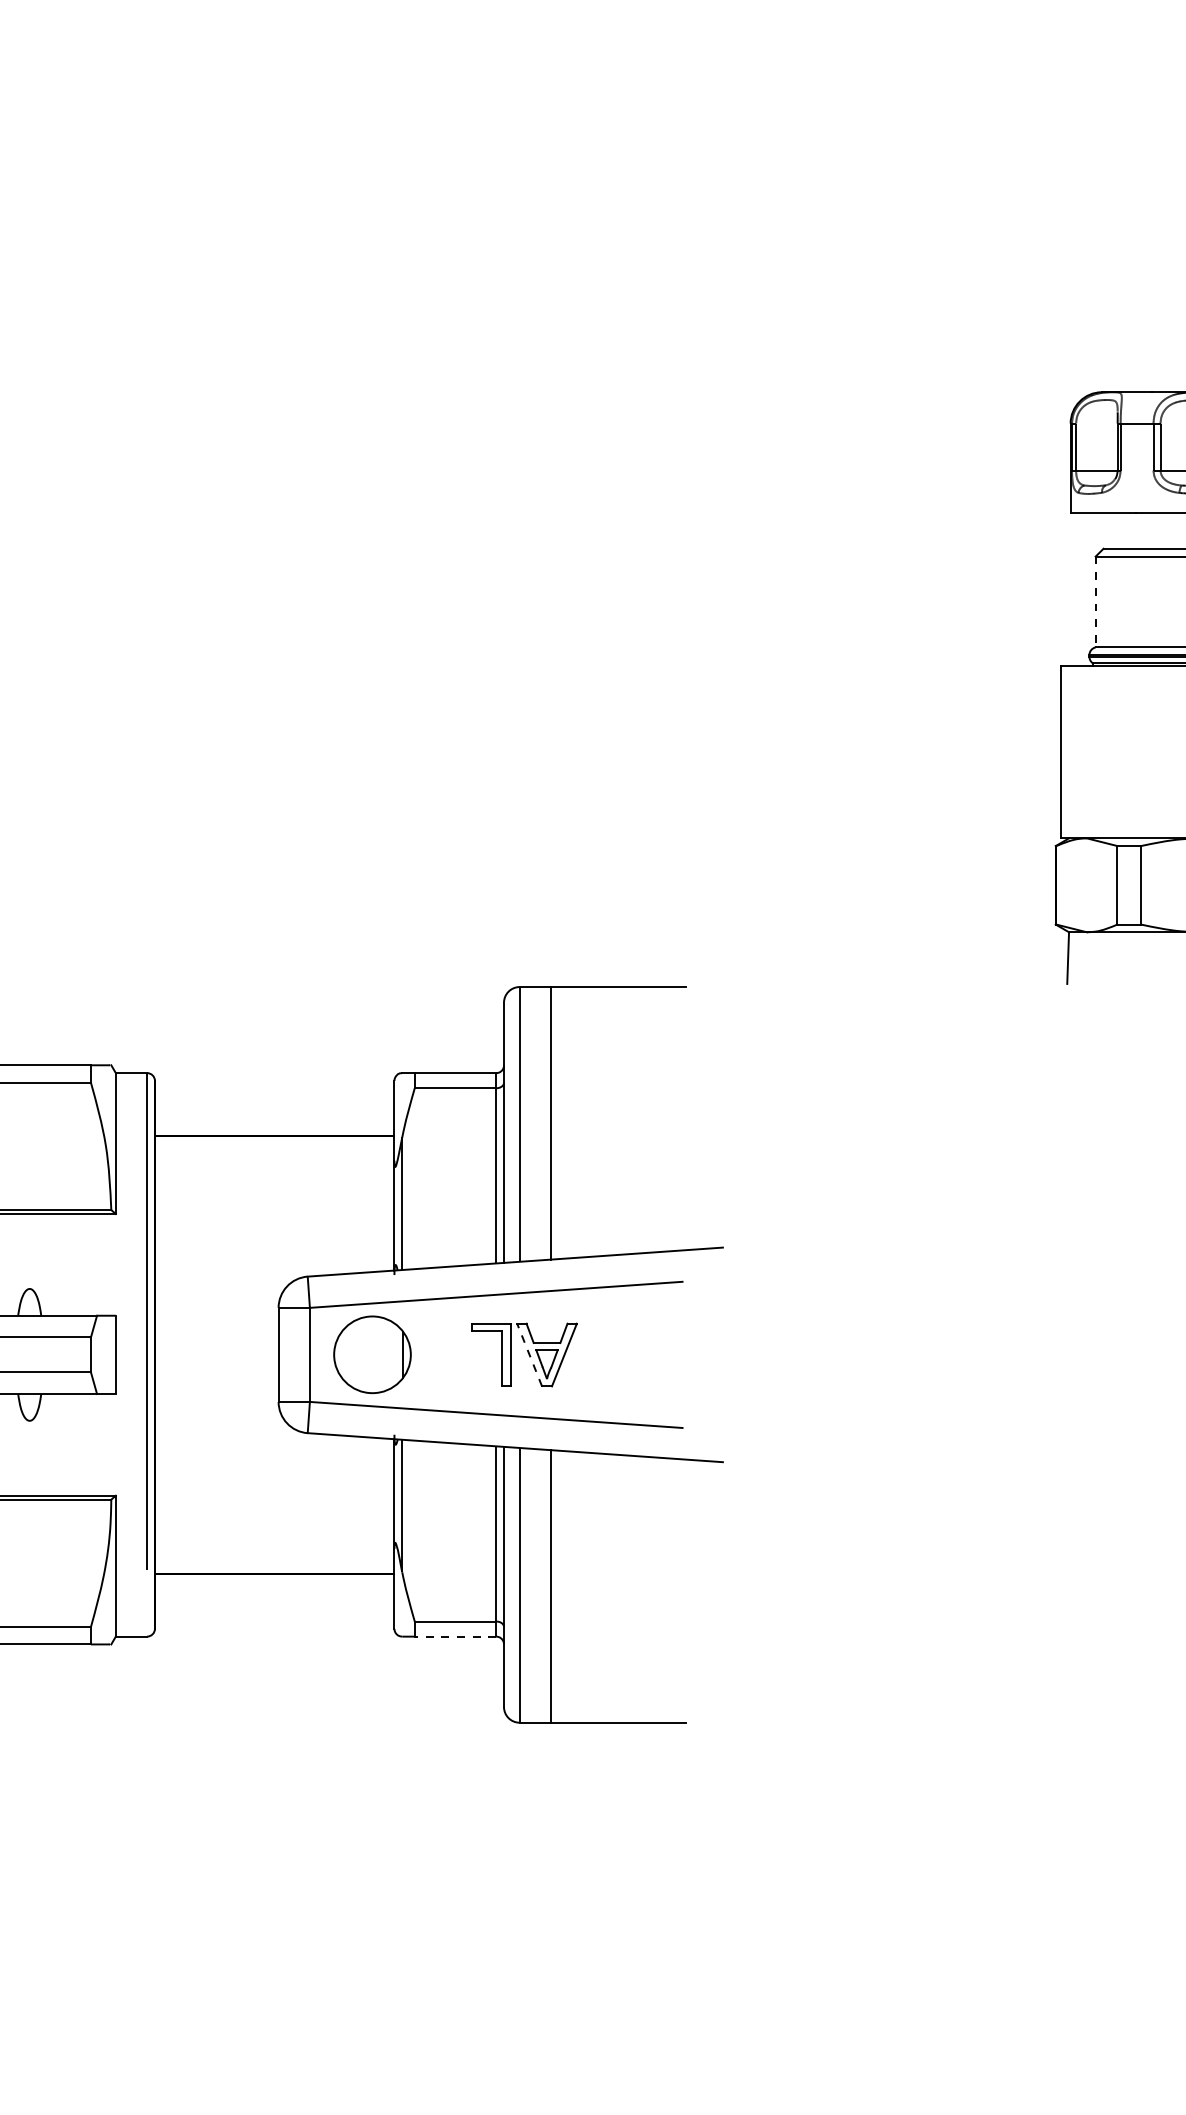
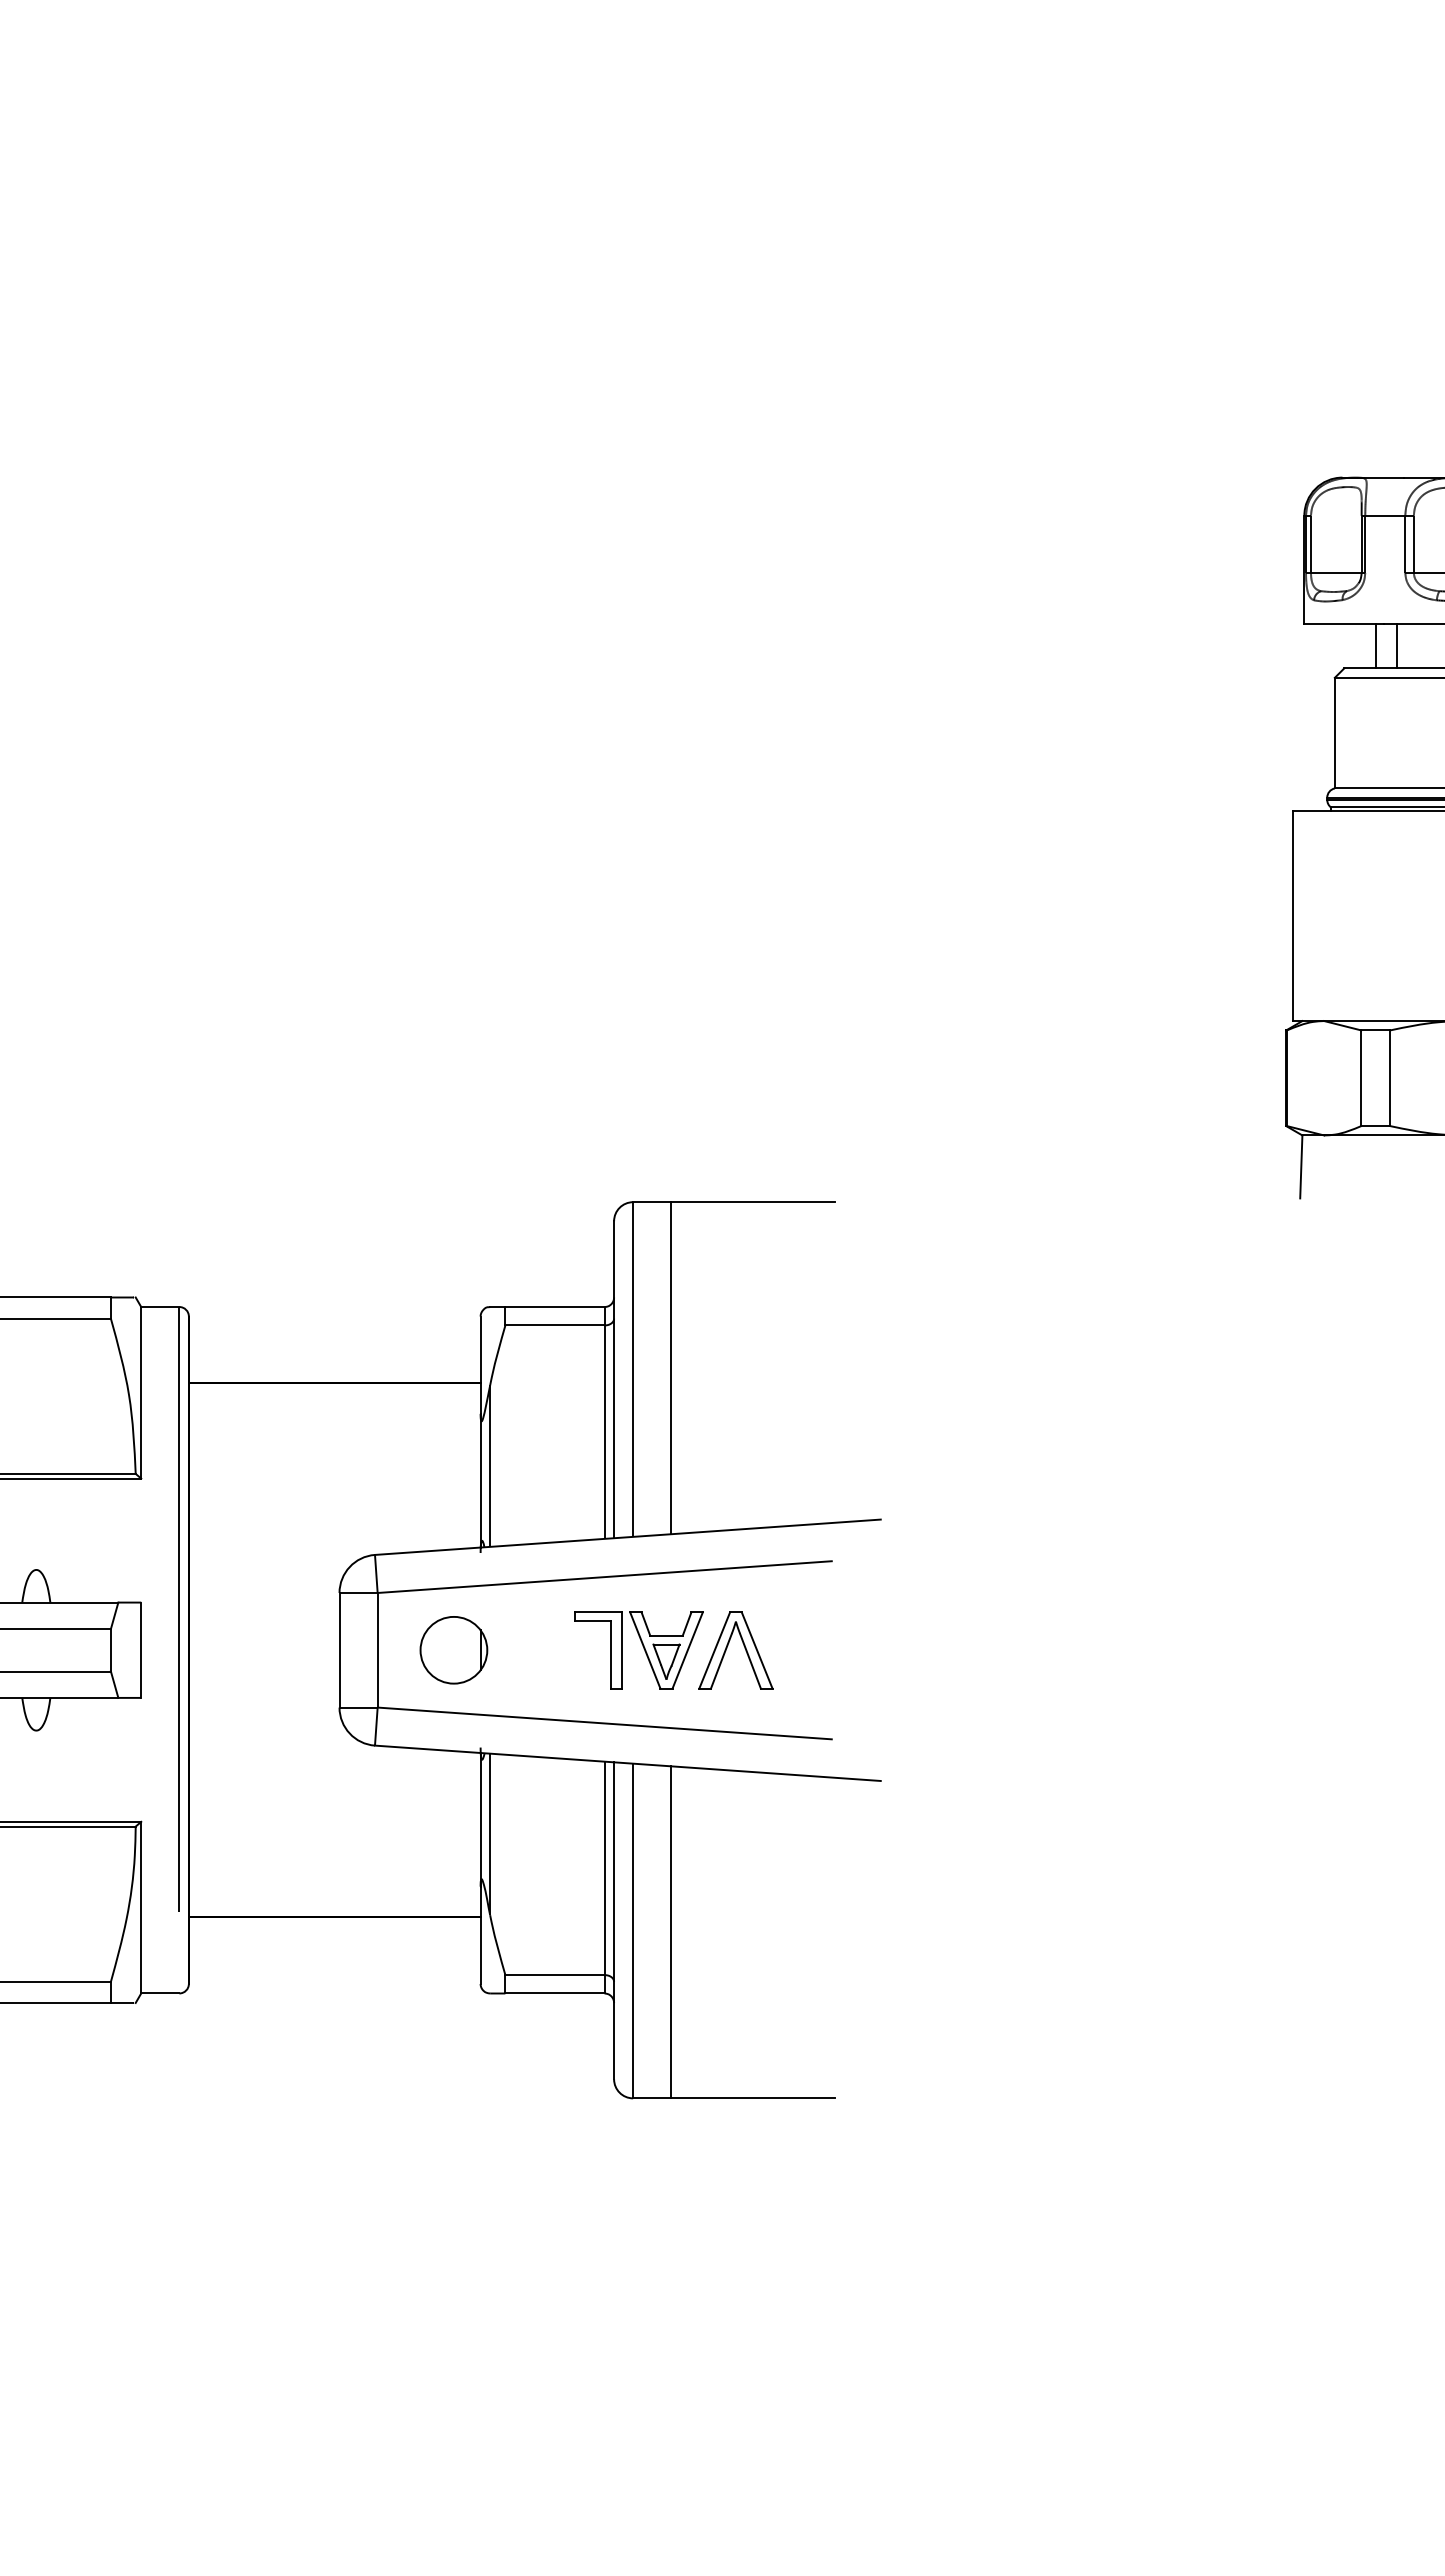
line: (1129, 530) -> (1375, 646), added
line: (1146, 530) -> (1396, 646), added
line: (1095, 602) -> (1334, 733), dashed -> solid
part: (597, 1353) -> (727, 1648), added
line: (529, 1354) -> (645, 1649), dashed -> solid
part: (372, 1355) -> (453, 1650), size x0.71
line: (455, 1636) -> (554, 1993), dashed -> solid

